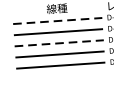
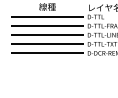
line: (57, 21) -> (47, 17), dashed -> solid
line: (59, 43) -> (47, 35), dashed -> solid

